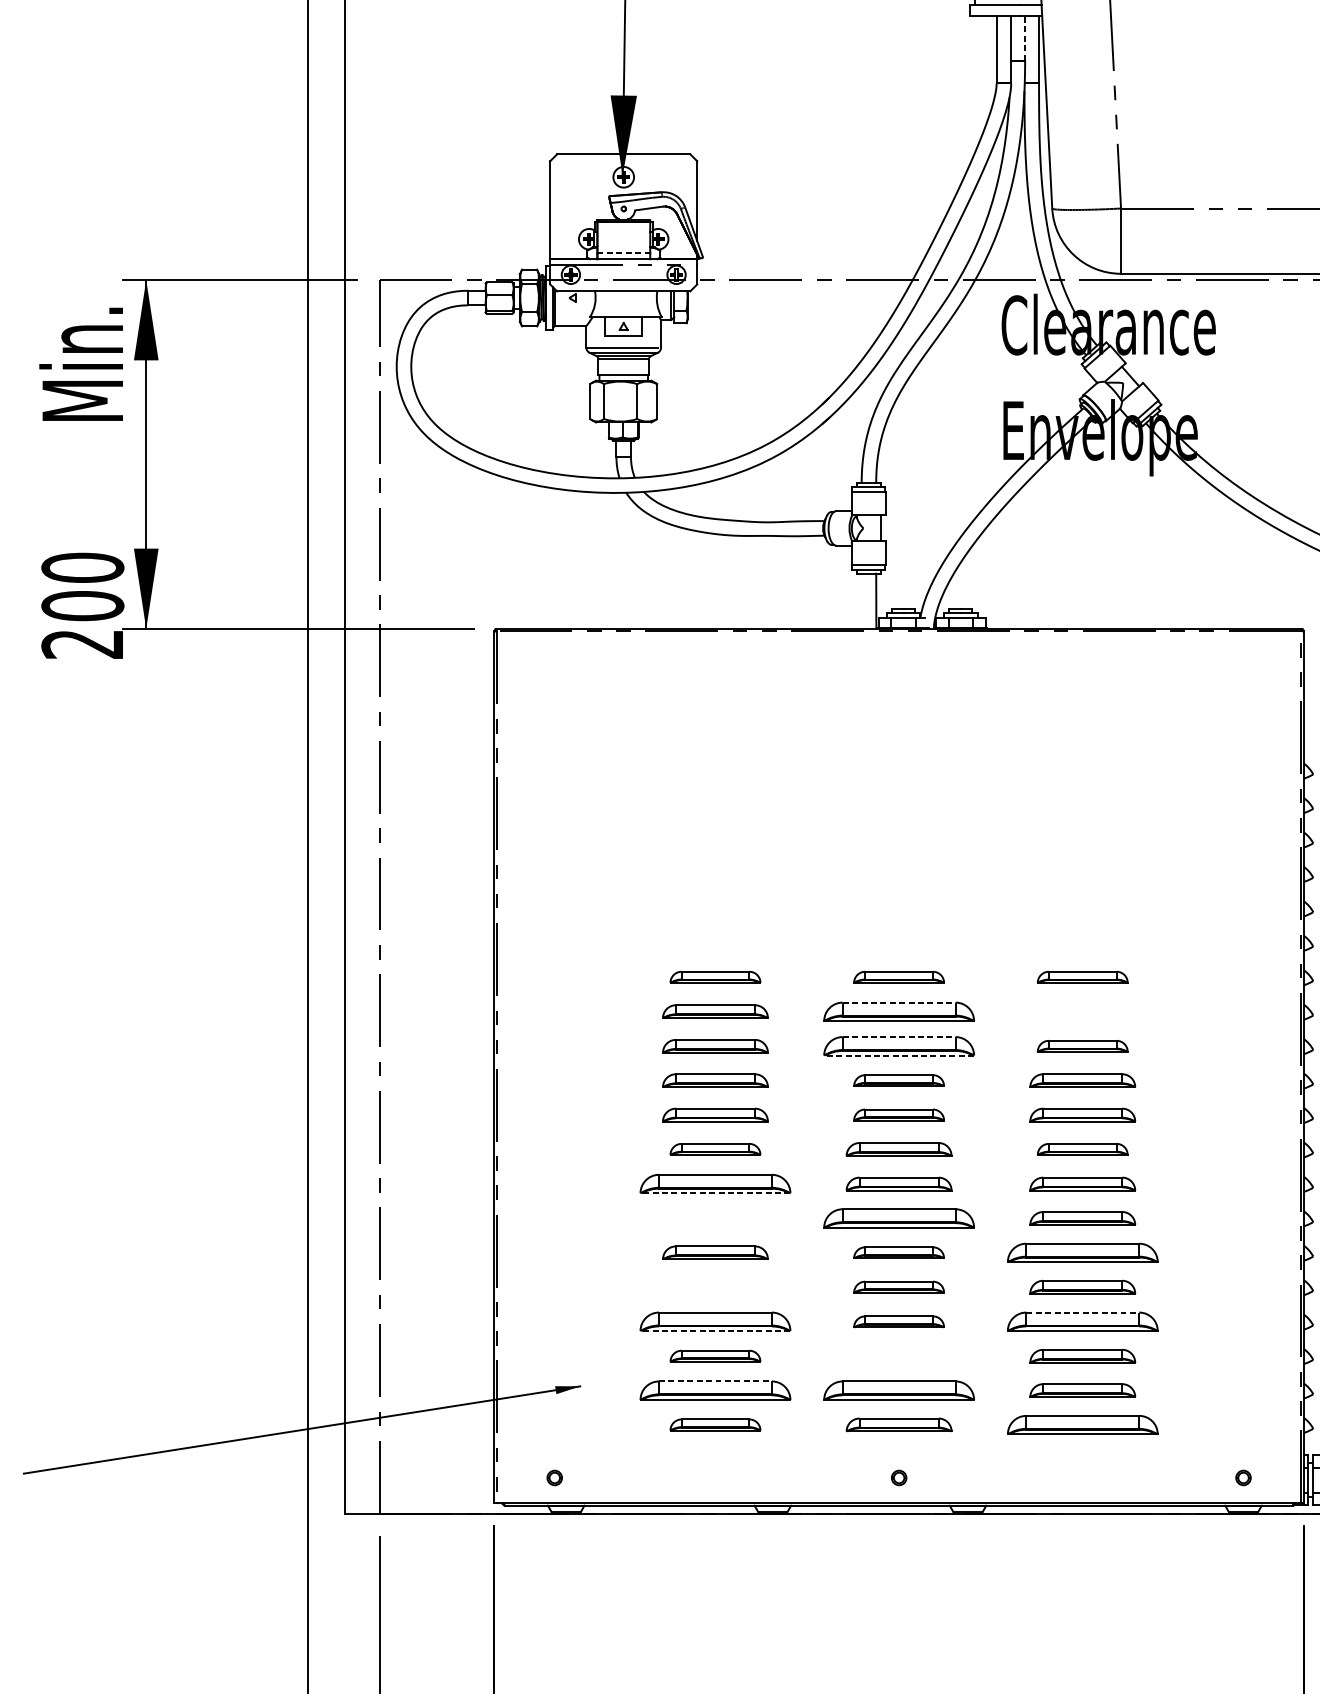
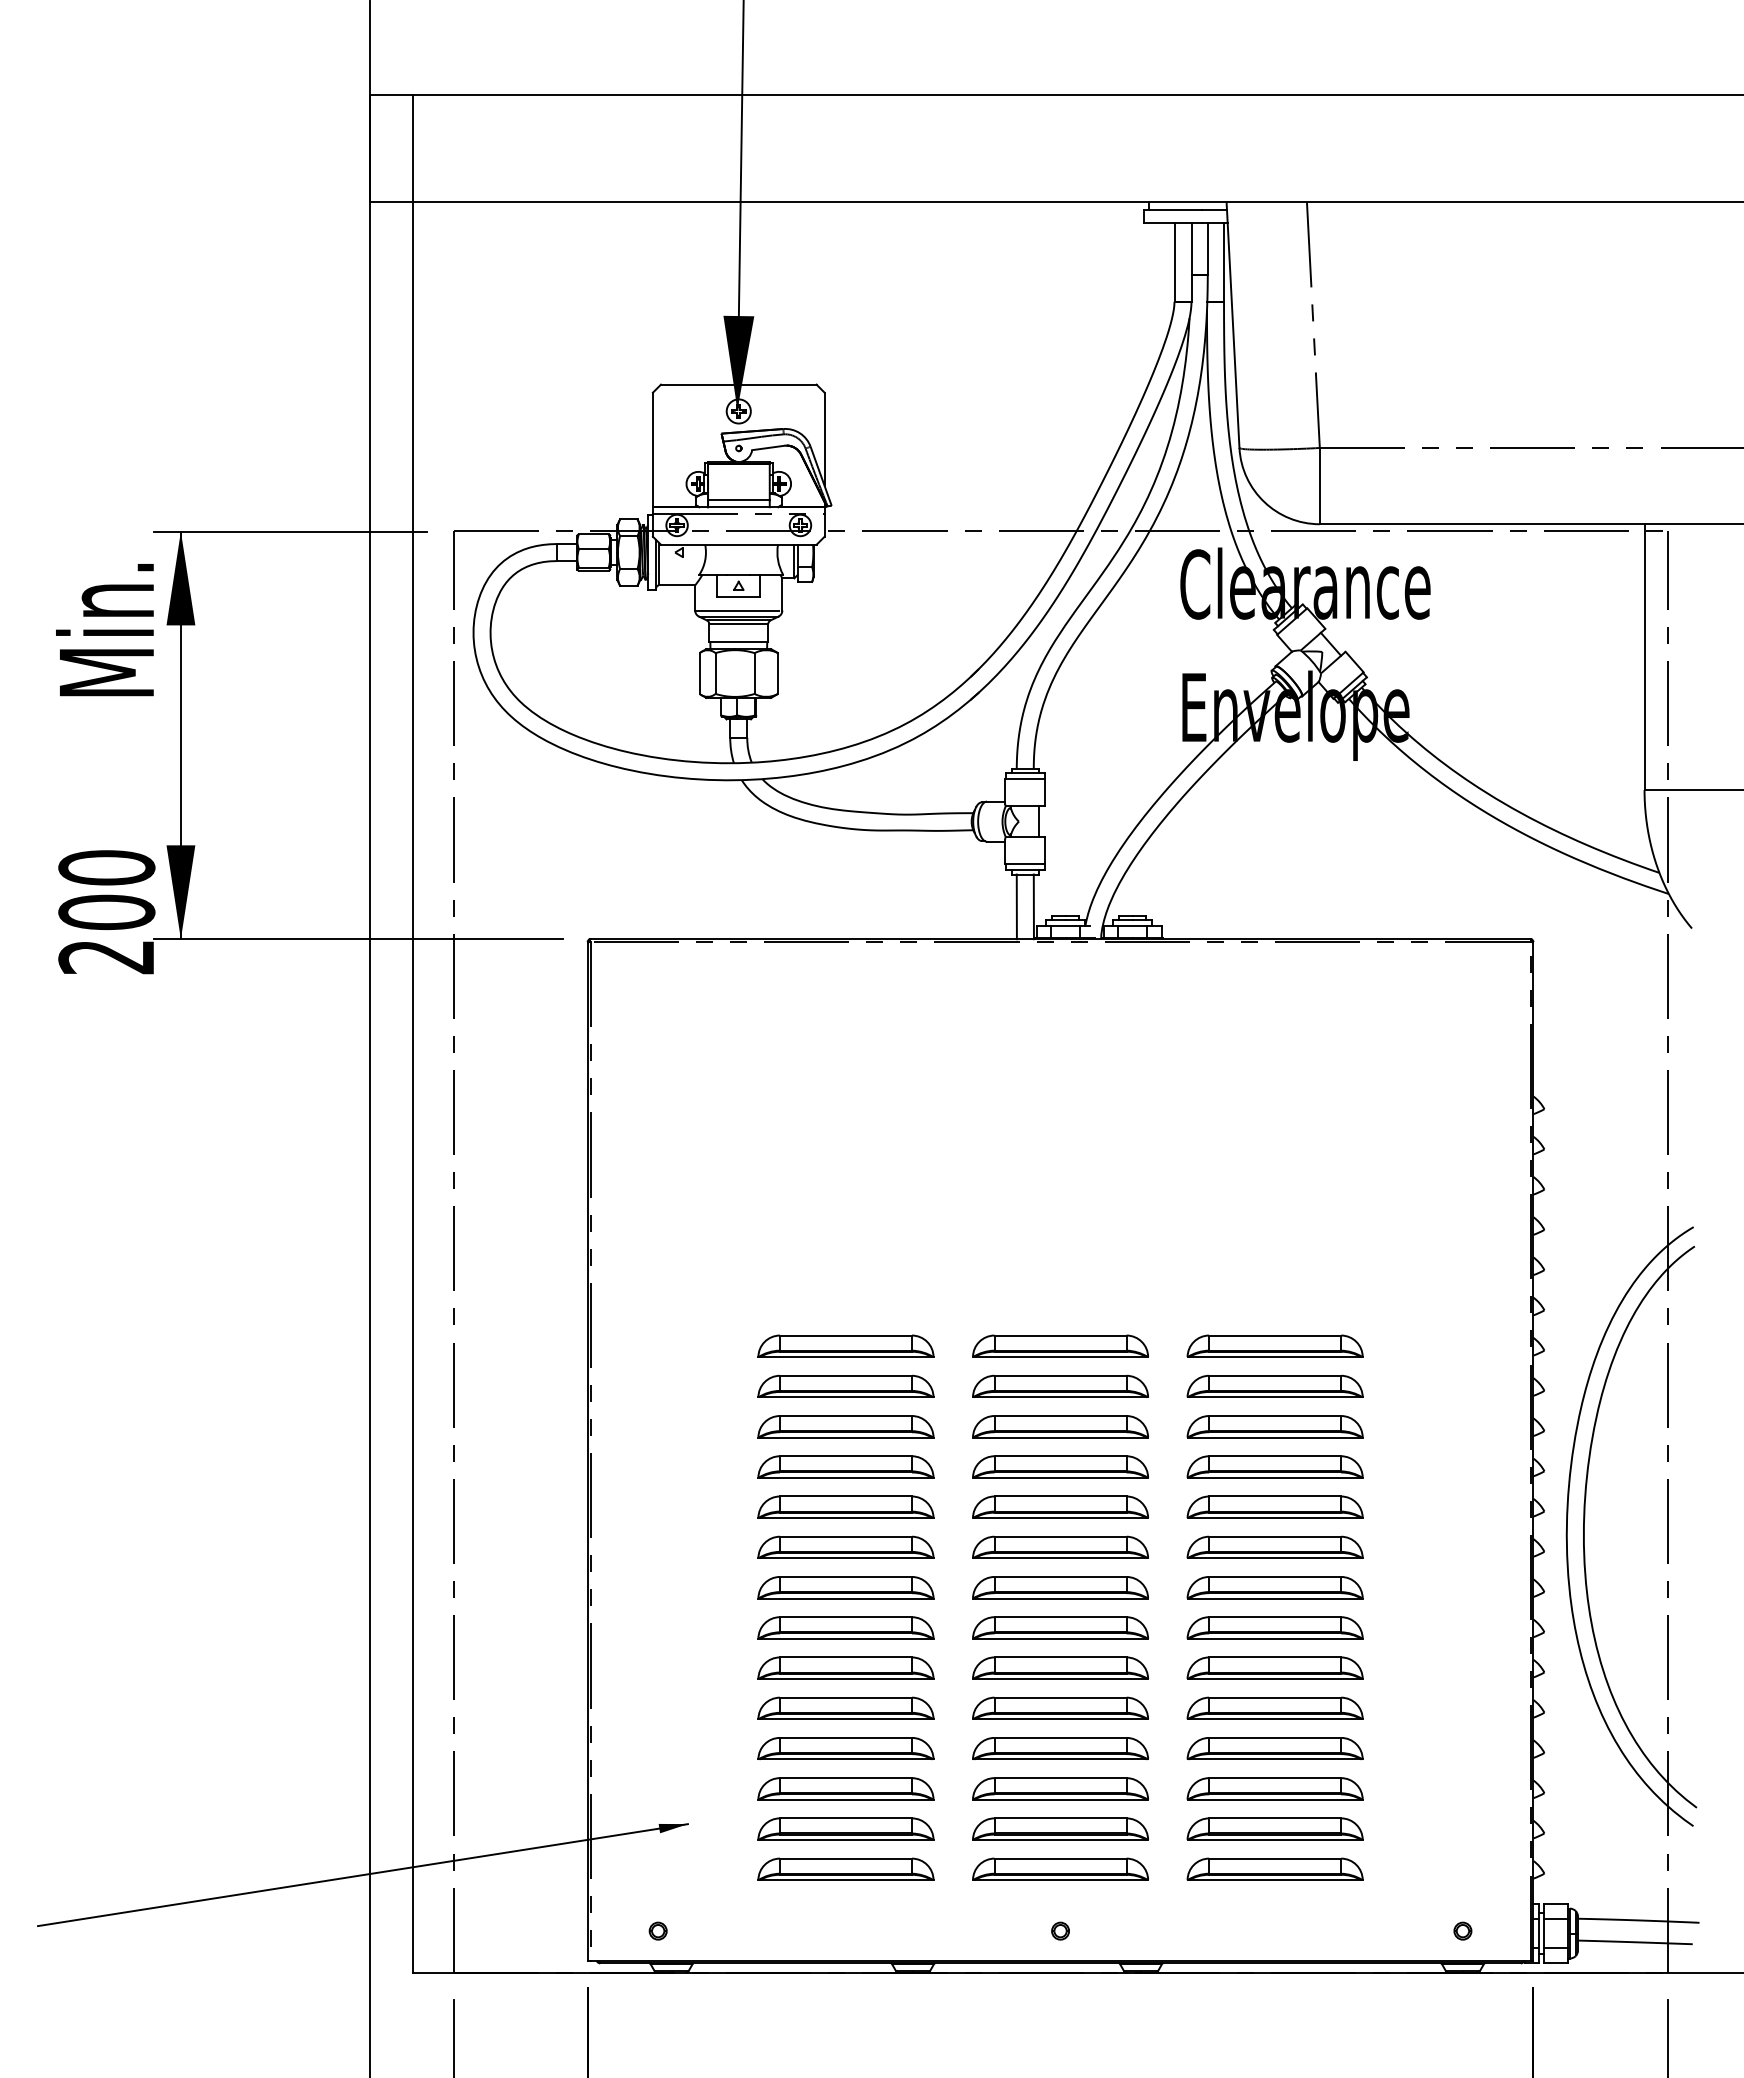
line: (1024, 38) -> (1207, 249), dashed -> solid
line: (623, 253) -> (738, 500), dashed -> solid
line: (861, 600) -> (1016, 906), added
part: (715, 976) -> (845, 1345), size x1.67
part: (899, 976) -> (1060, 1345), size x1.67
part: (1082, 976) -> (1274, 1345), size x1.67
line: (899, 1002) -> (1060, 1375), dashed -> solid
part: (715, 1010) -> (845, 1385), size x1.43
part: (1082, 1010) -> (1274, 1385), added
line: (899, 1037) -> (1060, 1416), dashed -> solid
part: (715, 1046) -> (845, 1426), size x1.43
part: (1082, 1046) -> (1274, 1426), size x1.67
line: (899, 1055) -> (1060, 1437), dashed -> solid
part: (715, 1080) -> (845, 1466), size x1.43
part: (899, 1080) -> (1060, 1466), size x1.67
part: (1082, 1080) -> (1274, 1466), size x1.43
part: (715, 1114) -> (845, 1506), size x1.43
part: (899, 1114) -> (1060, 1506), size x1.67
part: (1082, 1114) -> (1274, 1506), size x1.43
part: (715, 1148) -> (845, 1546), size x1.67
part: (899, 1148) -> (1060, 1546), size x1.43
part: (1082, 1148) -> (1274, 1546), size x1.67
part: (899, 1183) -> (1060, 1587), size x1.43
part: (1082, 1183) -> (1274, 1587), size x1.43
line: (715, 1193) -> (845, 1598), dashed -> solid
part: (715, 1218) -> (845, 1627), added
part: (1082, 1218) -> (1274, 1627), size x1.43
part: (715, 1252) -> (845, 1667), size x1.43
part: (899, 1252) -> (1060, 1667), size x1.67
part: (715, 1286) -> (845, 1707), added
part: (899, 1286) -> (1060, 1707), size x1.67
part: (1082, 1286) -> (1274, 1707), size x1.43
line: (1083, 1312) -> (1275, 1737), dashed -> solid
part: (899, 1321) -> (1060, 1748), size x1.67
line: (715, 1331) -> (845, 1759), dashed -> solid
part: (715, 1355) -> (845, 1788), size x1.67
part: (899, 1355) -> (1060, 1788), added
part: (1082, 1355) -> (1274, 1788), size x1.43
line: (715, 1381) -> (845, 1818), dashed -> solid
part: (1082, 1390) -> (1274, 1828), size x1.43
part: (715, 1424) -> (845, 1868), size x1.67
part: (899, 1424) -> (1060, 1868), size x1.43

